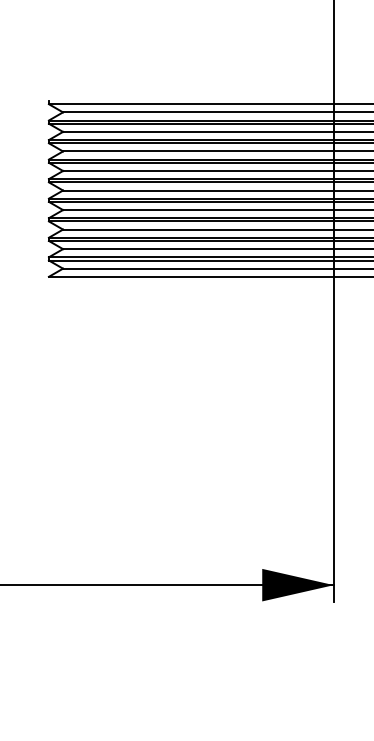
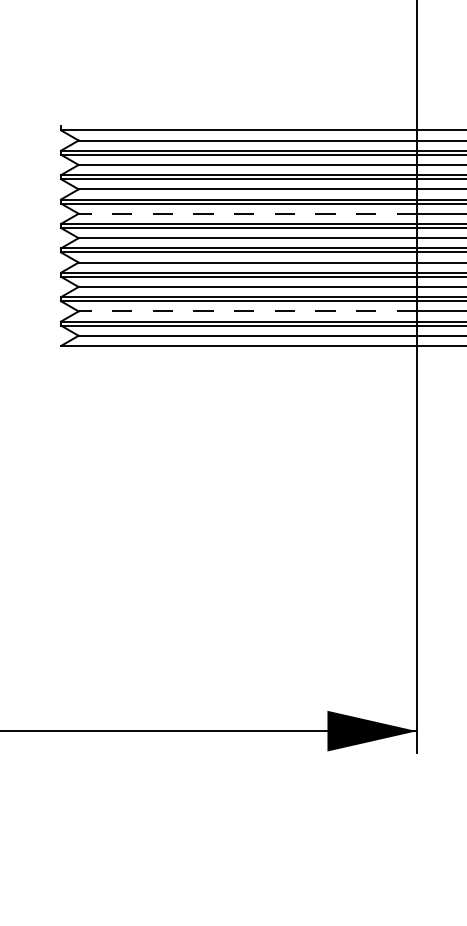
line: (198, 170) -> (247, 213), solid -> dashed
line: (198, 249) -> (247, 311), solid -> dashed

